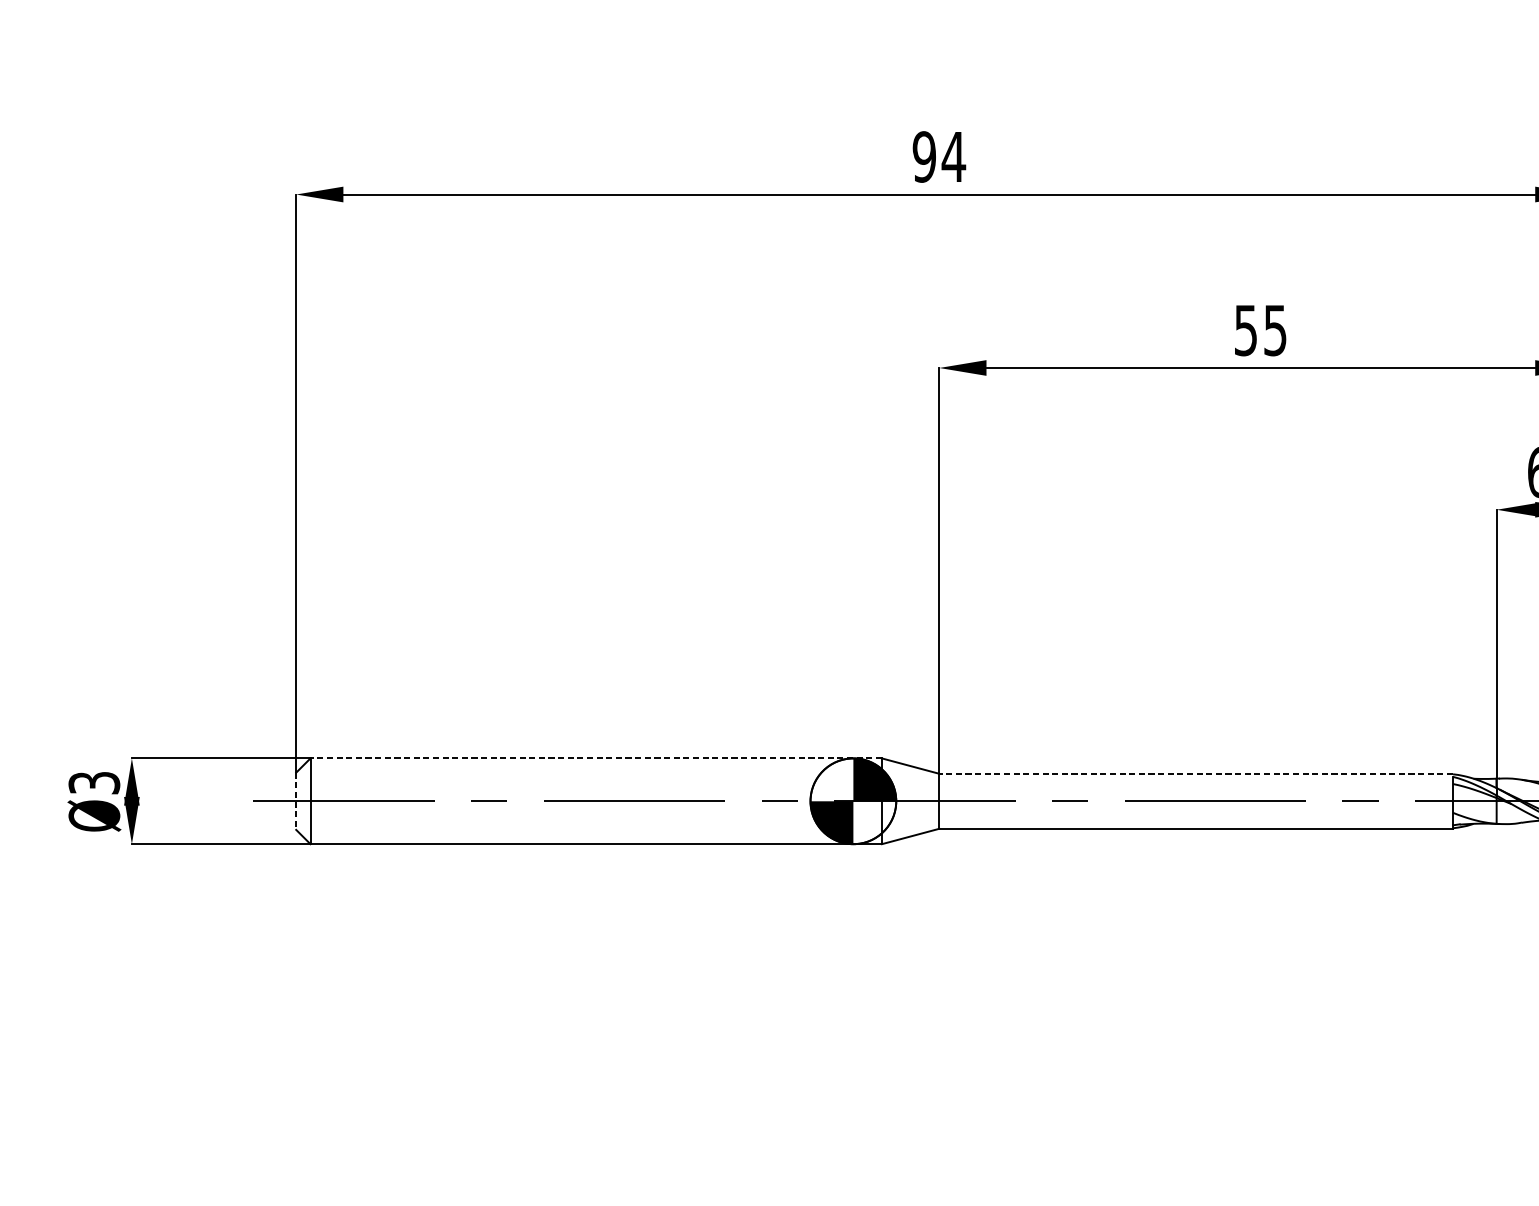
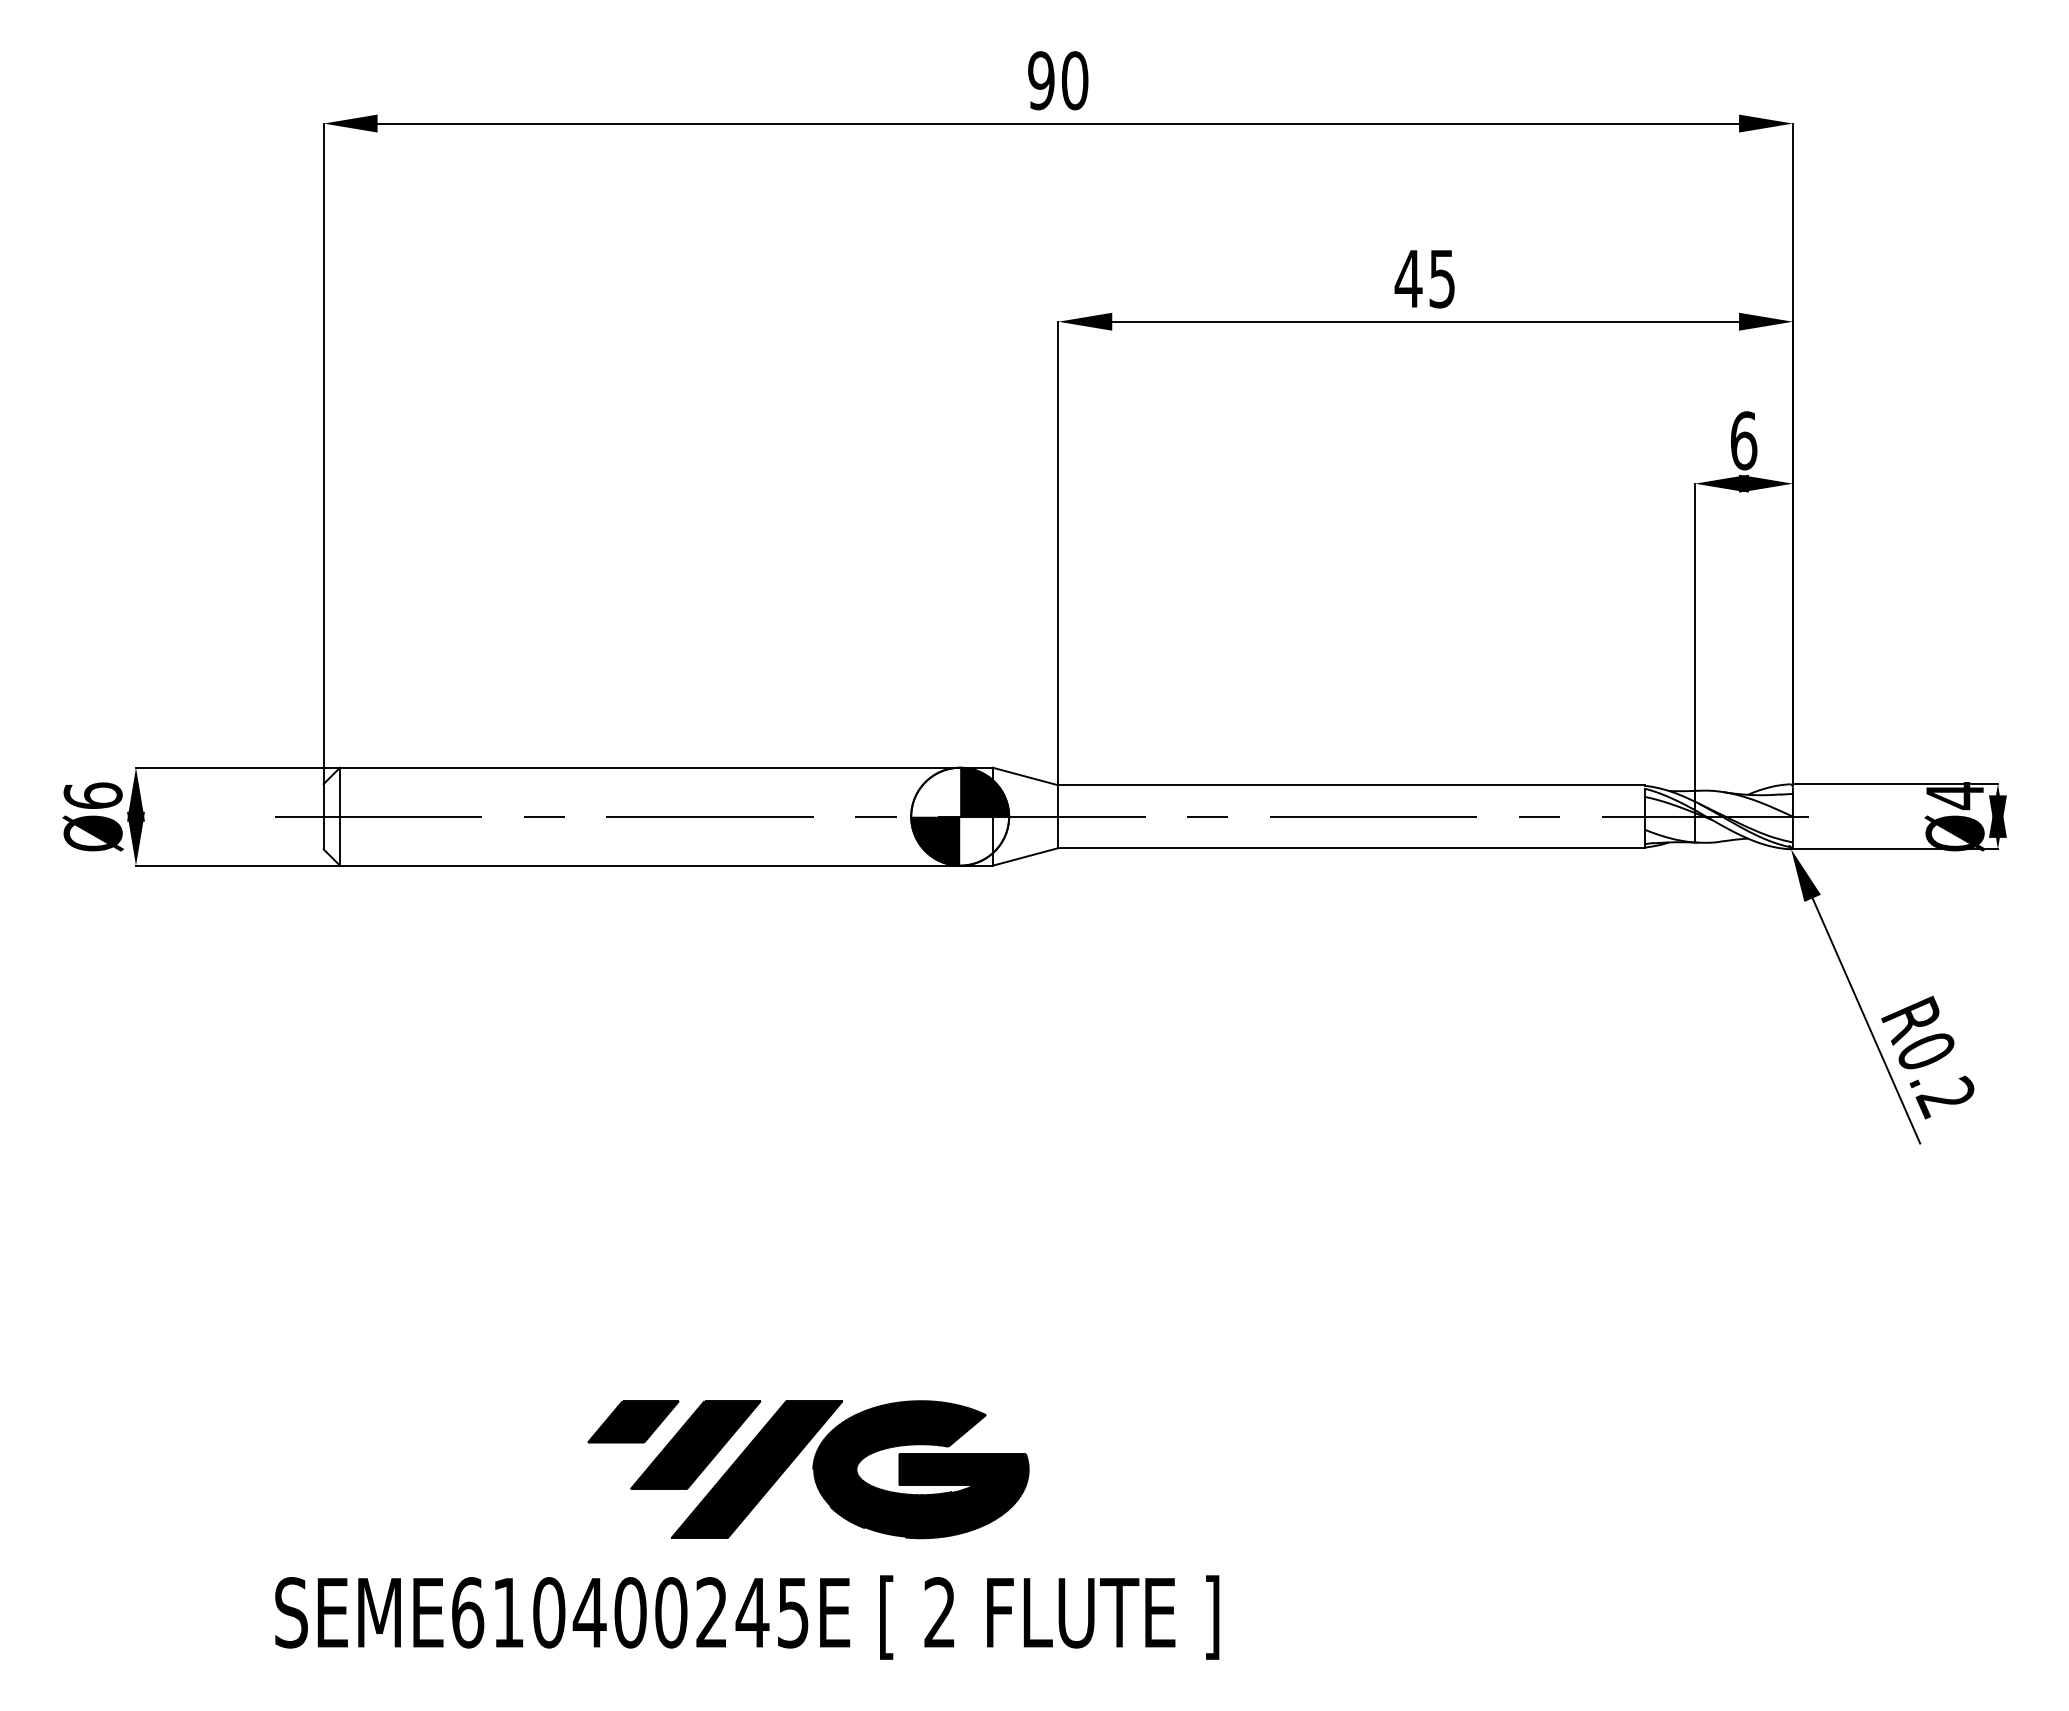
text: (953, 156) -> (1074, 80), 94 -> 90
text: (1245, 331) -> (1408, 279), 55 -> 45
line: (595, 758) -> (665, 767), dashed -> solid
line: (1195, 773) -> (1351, 785), dashed -> solid
text: (93, 782) -> (92, 795), Ø3 -> Ø6
line: (296, 801) -> (323, 816), dashed -> solid

